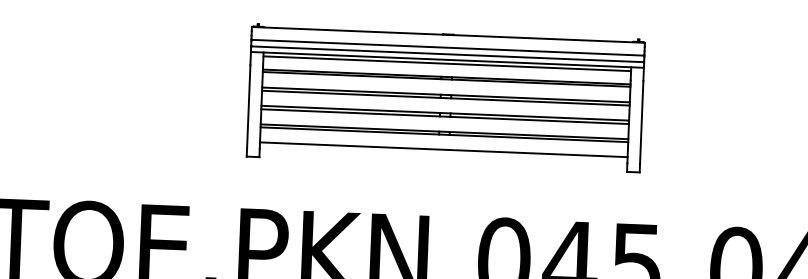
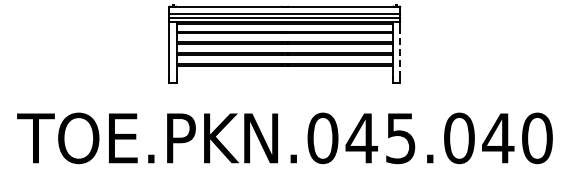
line: (641, 122) -> (400, 53), solid -> dashed
line: (443, 149) -> (284, 74), removed

